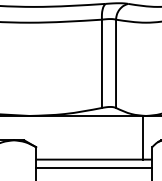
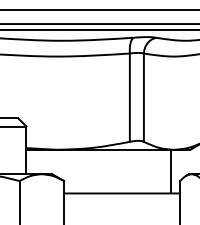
line: (94, 167) -> (122, 201), removed

